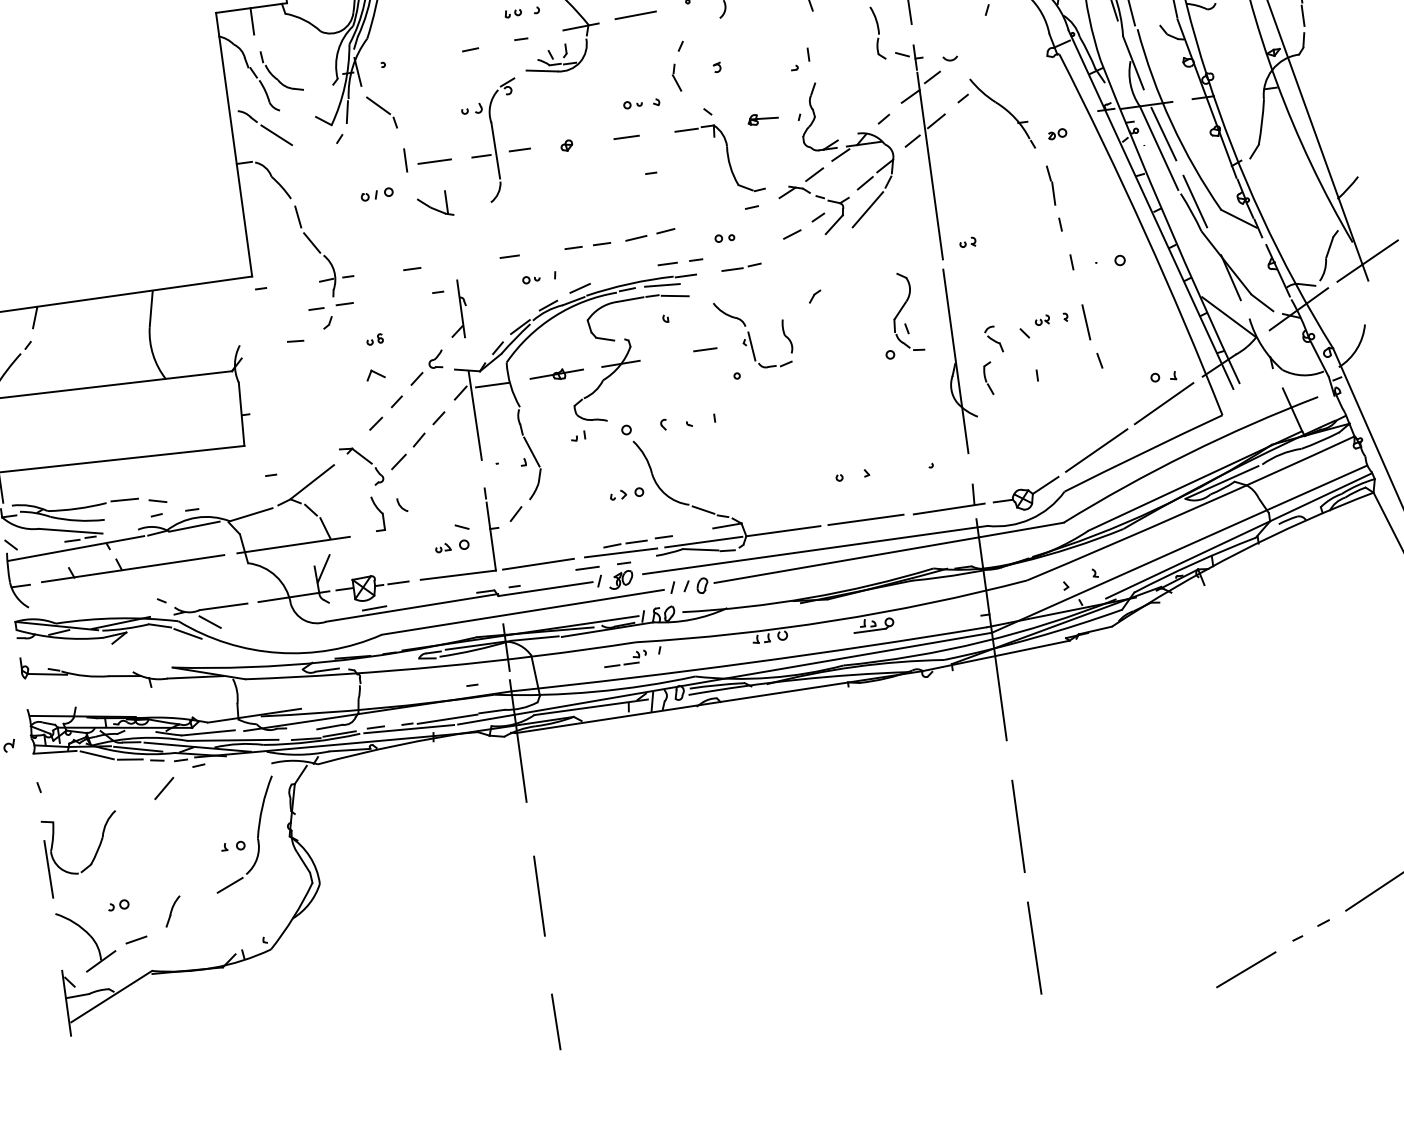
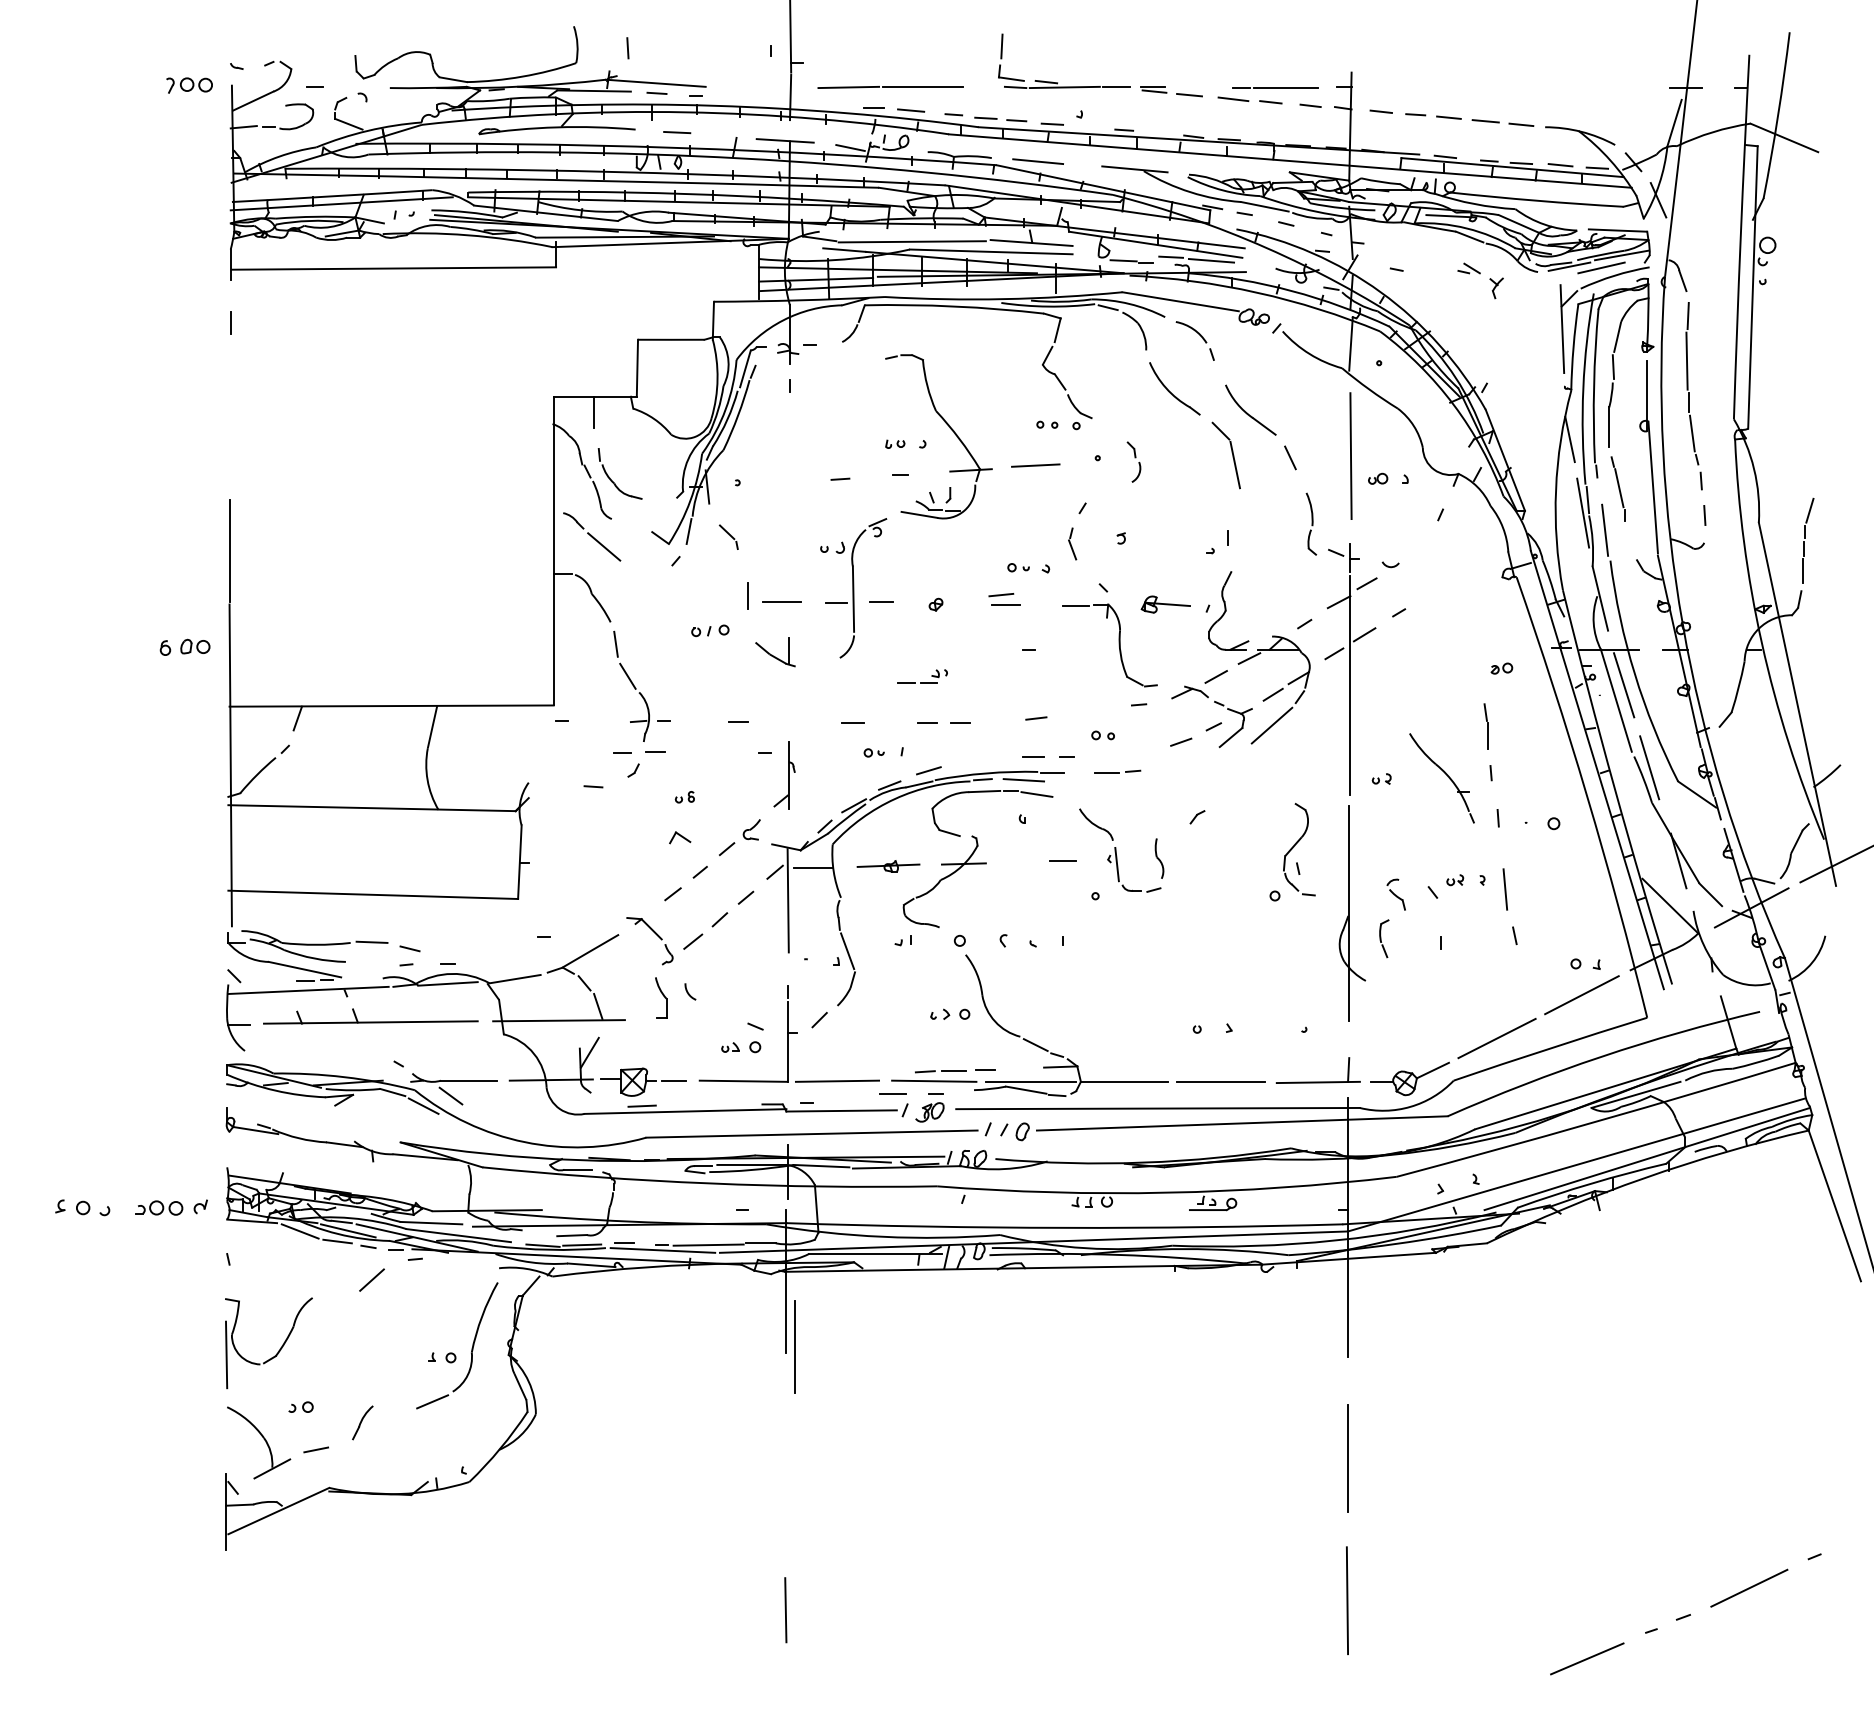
part: (381, 111) -> (728, 536), size x0.6
part: (1002, 113) -> (1441, 778), moved
part: (762, 118) -> (1165, 604), size x1.4
line: (636, 238) -> (1001, 595), moved
part: (625, 658) -> (922, 676), moved
line: (538, 895) -> (794, 1346), moved

